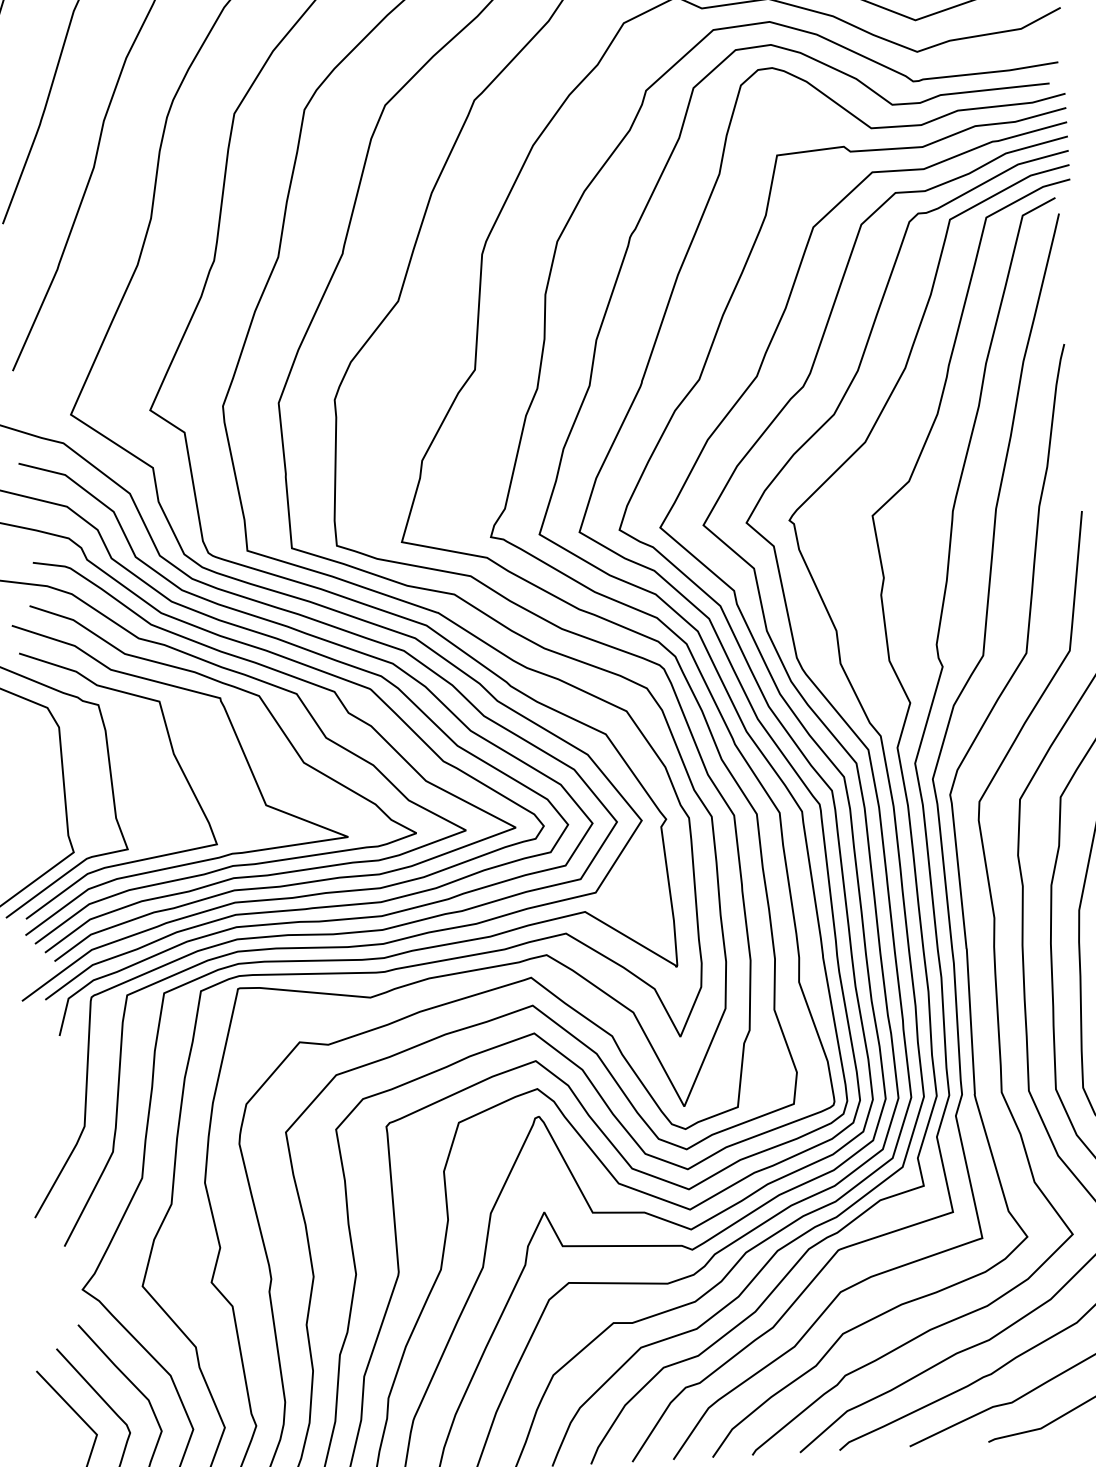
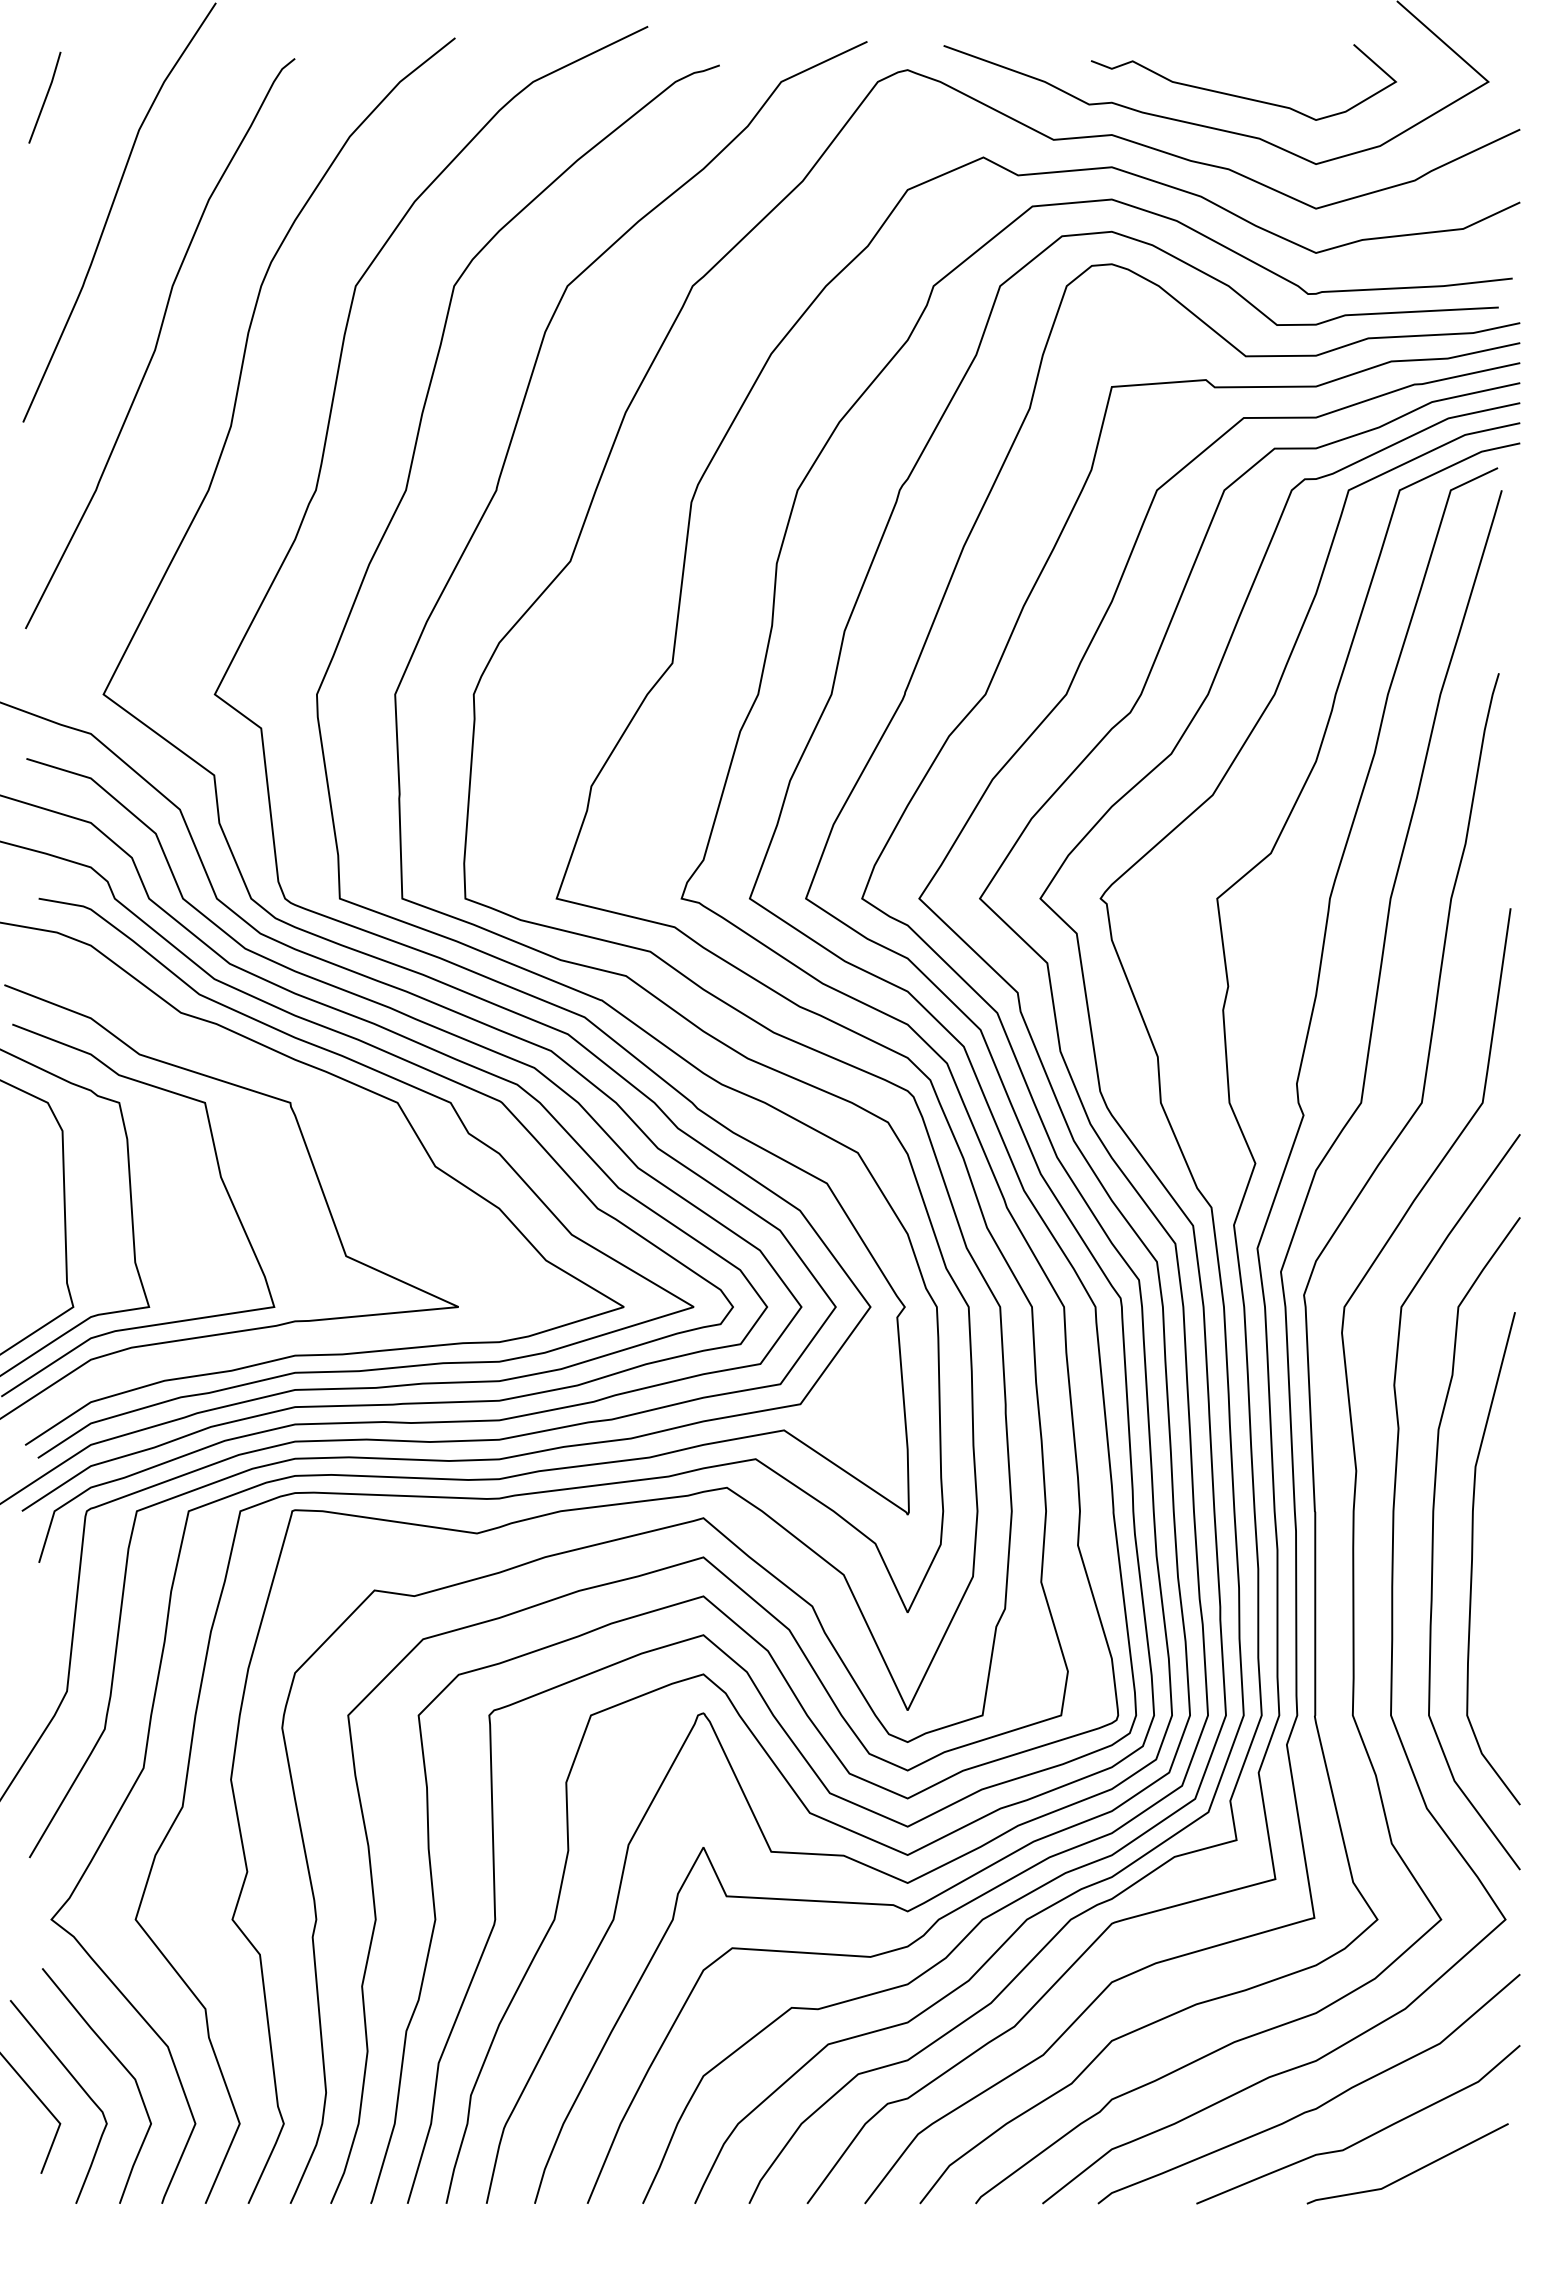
curve: (279, 727) -> (370, 1148), removed

